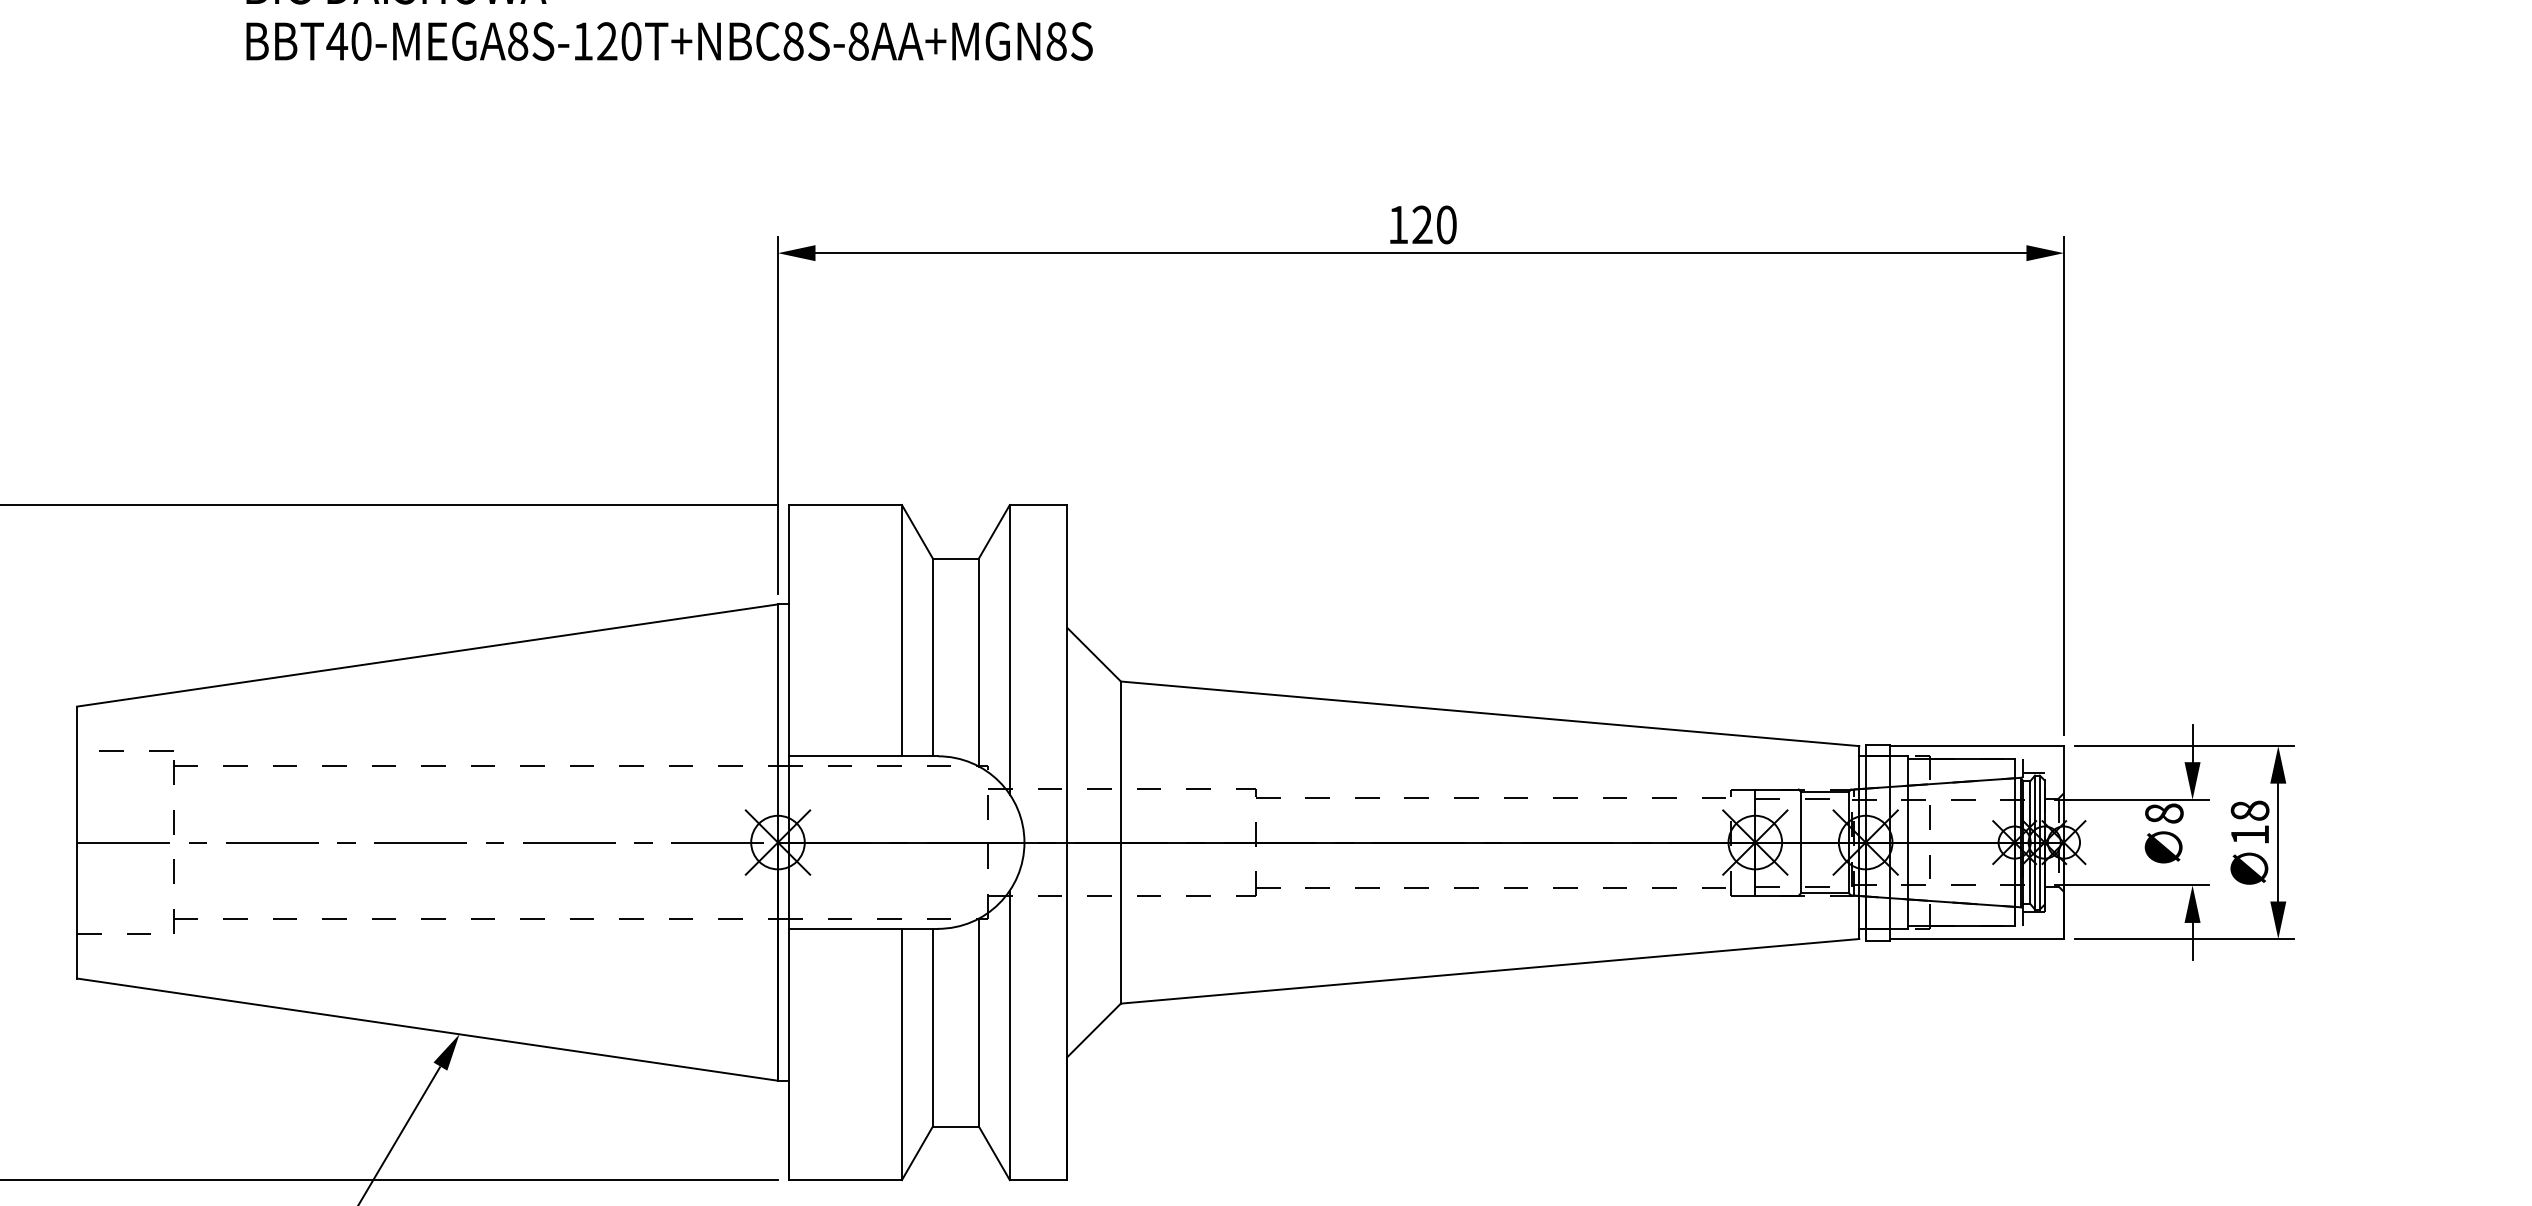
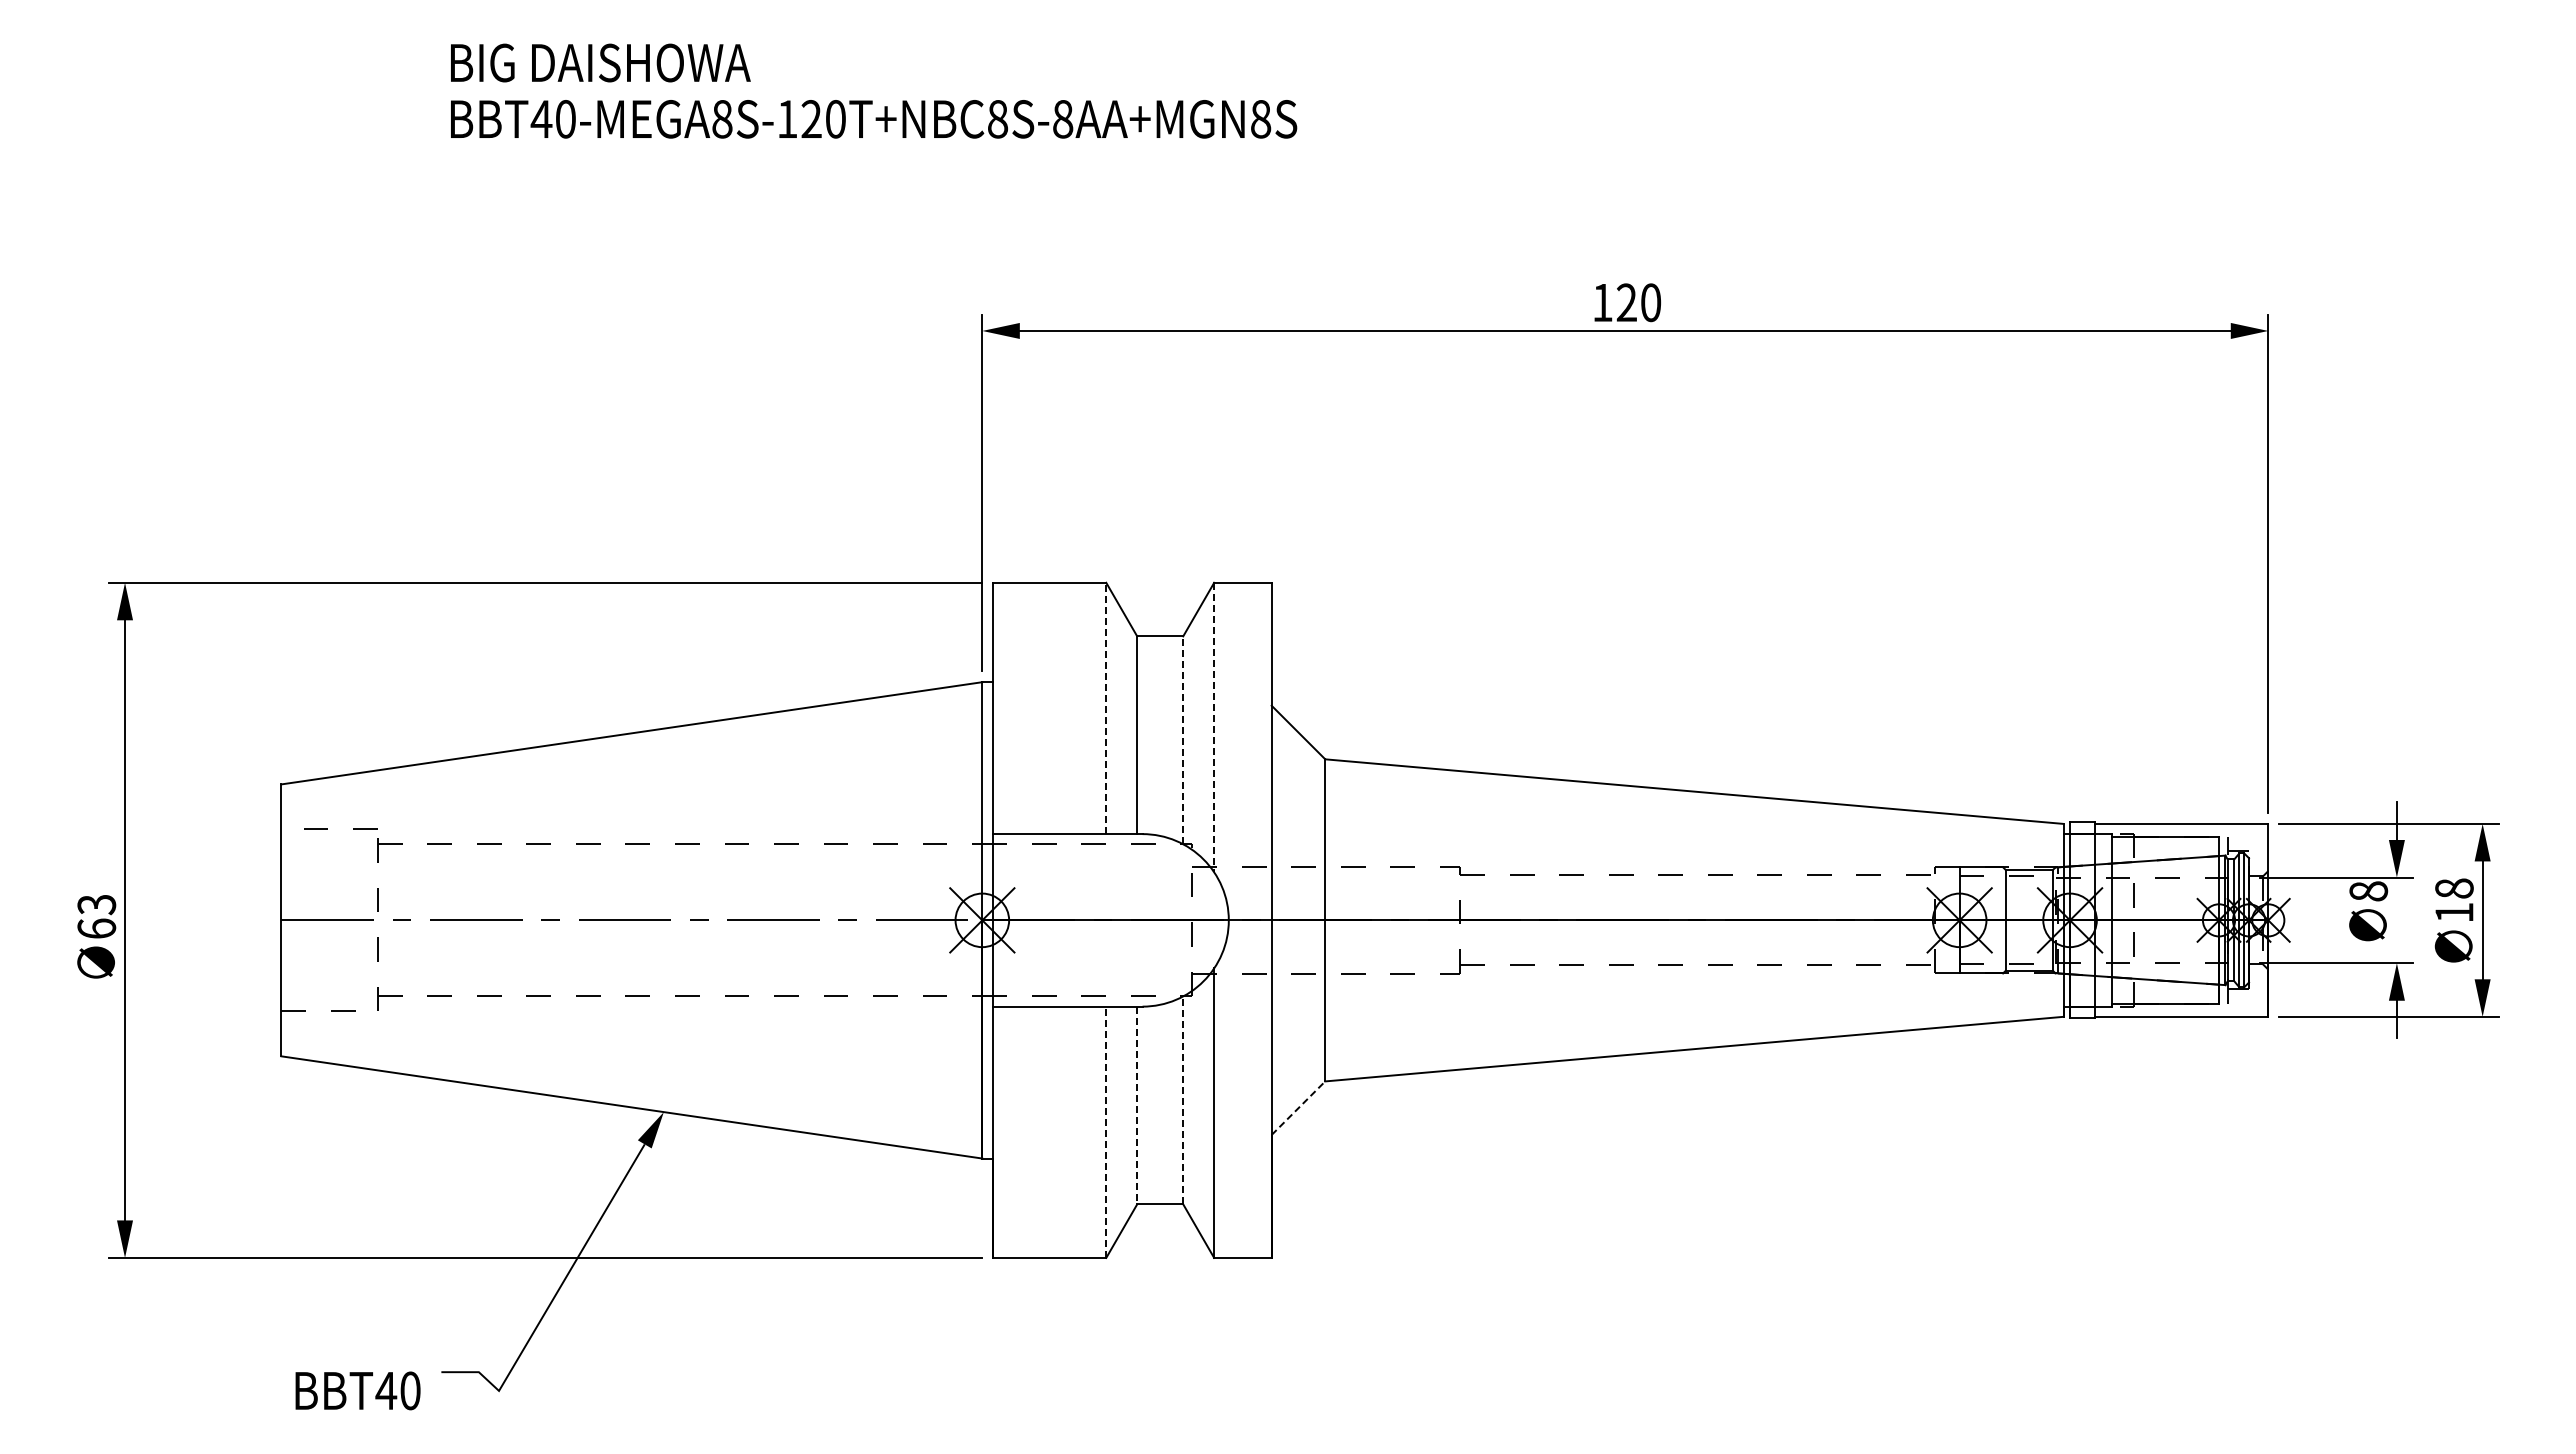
line: (902, 630) -> (1106, 708), solid -> dashed
line: (1010, 649) -> (1214, 727), solid -> dashed
line: (979, 662) -> (1183, 740), solid -> dashed
line: (979, 1022) -> (1183, 1100), solid -> dashed
line: (933, 1027) -> (1137, 1105), solid -> dashed
line: (1094, 1030) -> (1298, 1108), solid -> dashed
line: (902, 1054) -> (1106, 1132), solid -> dashed

